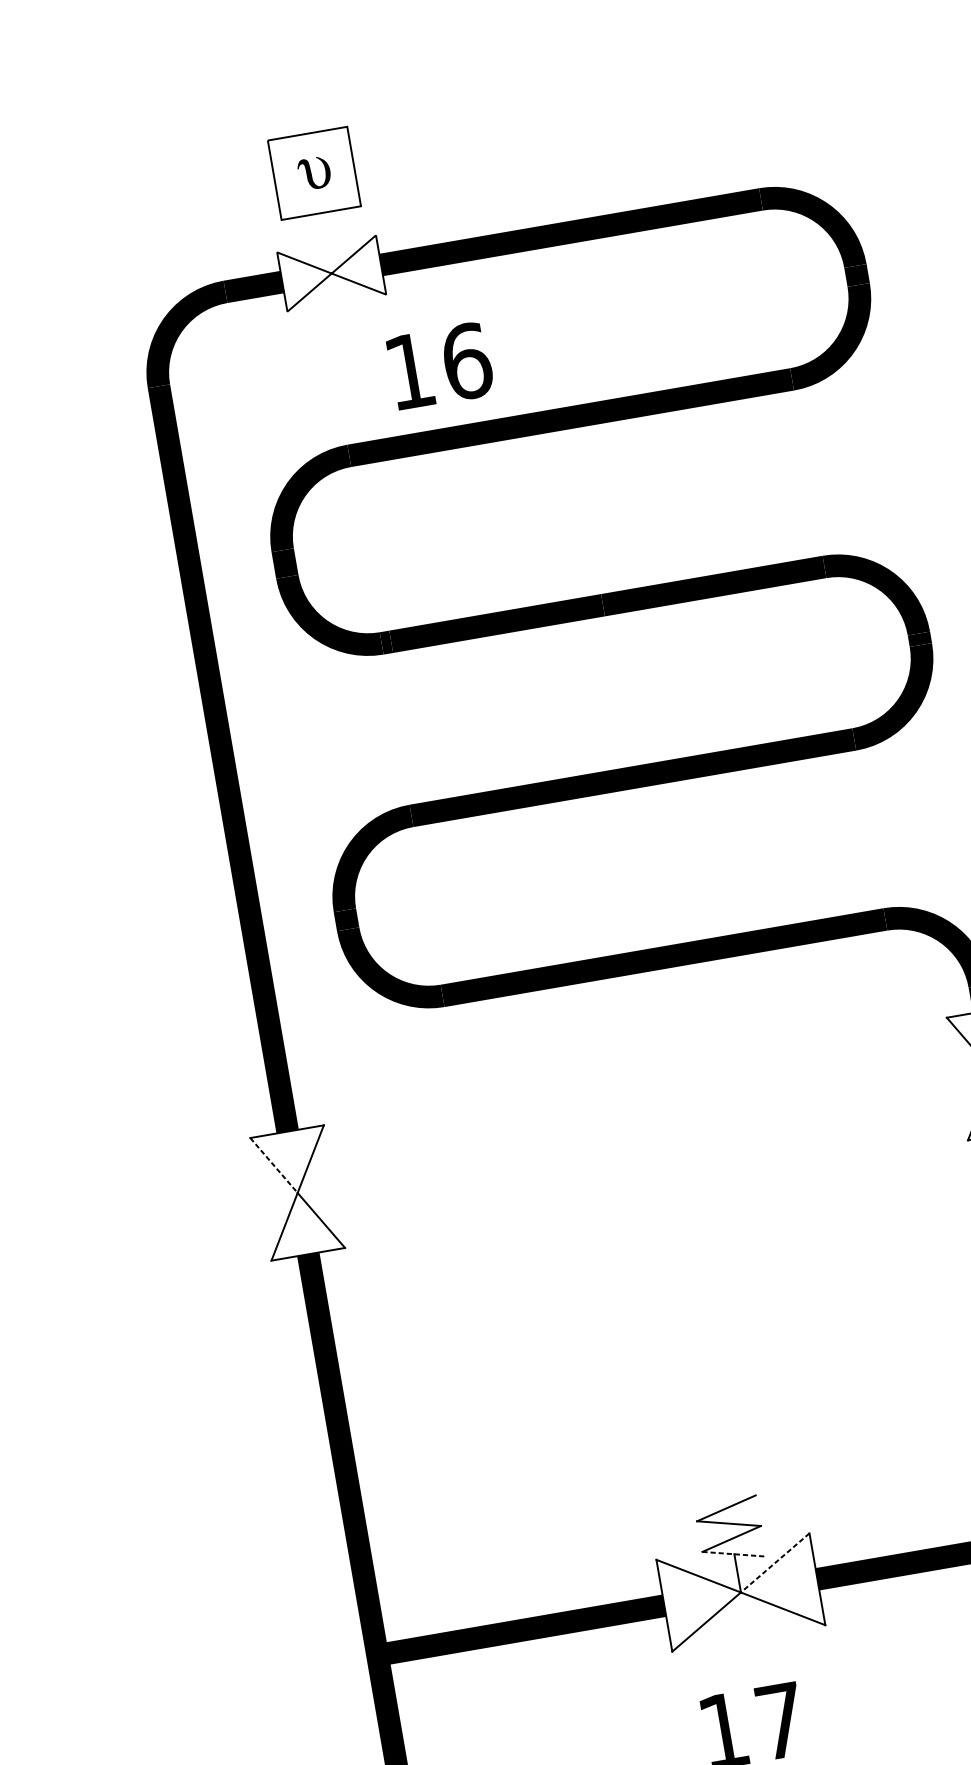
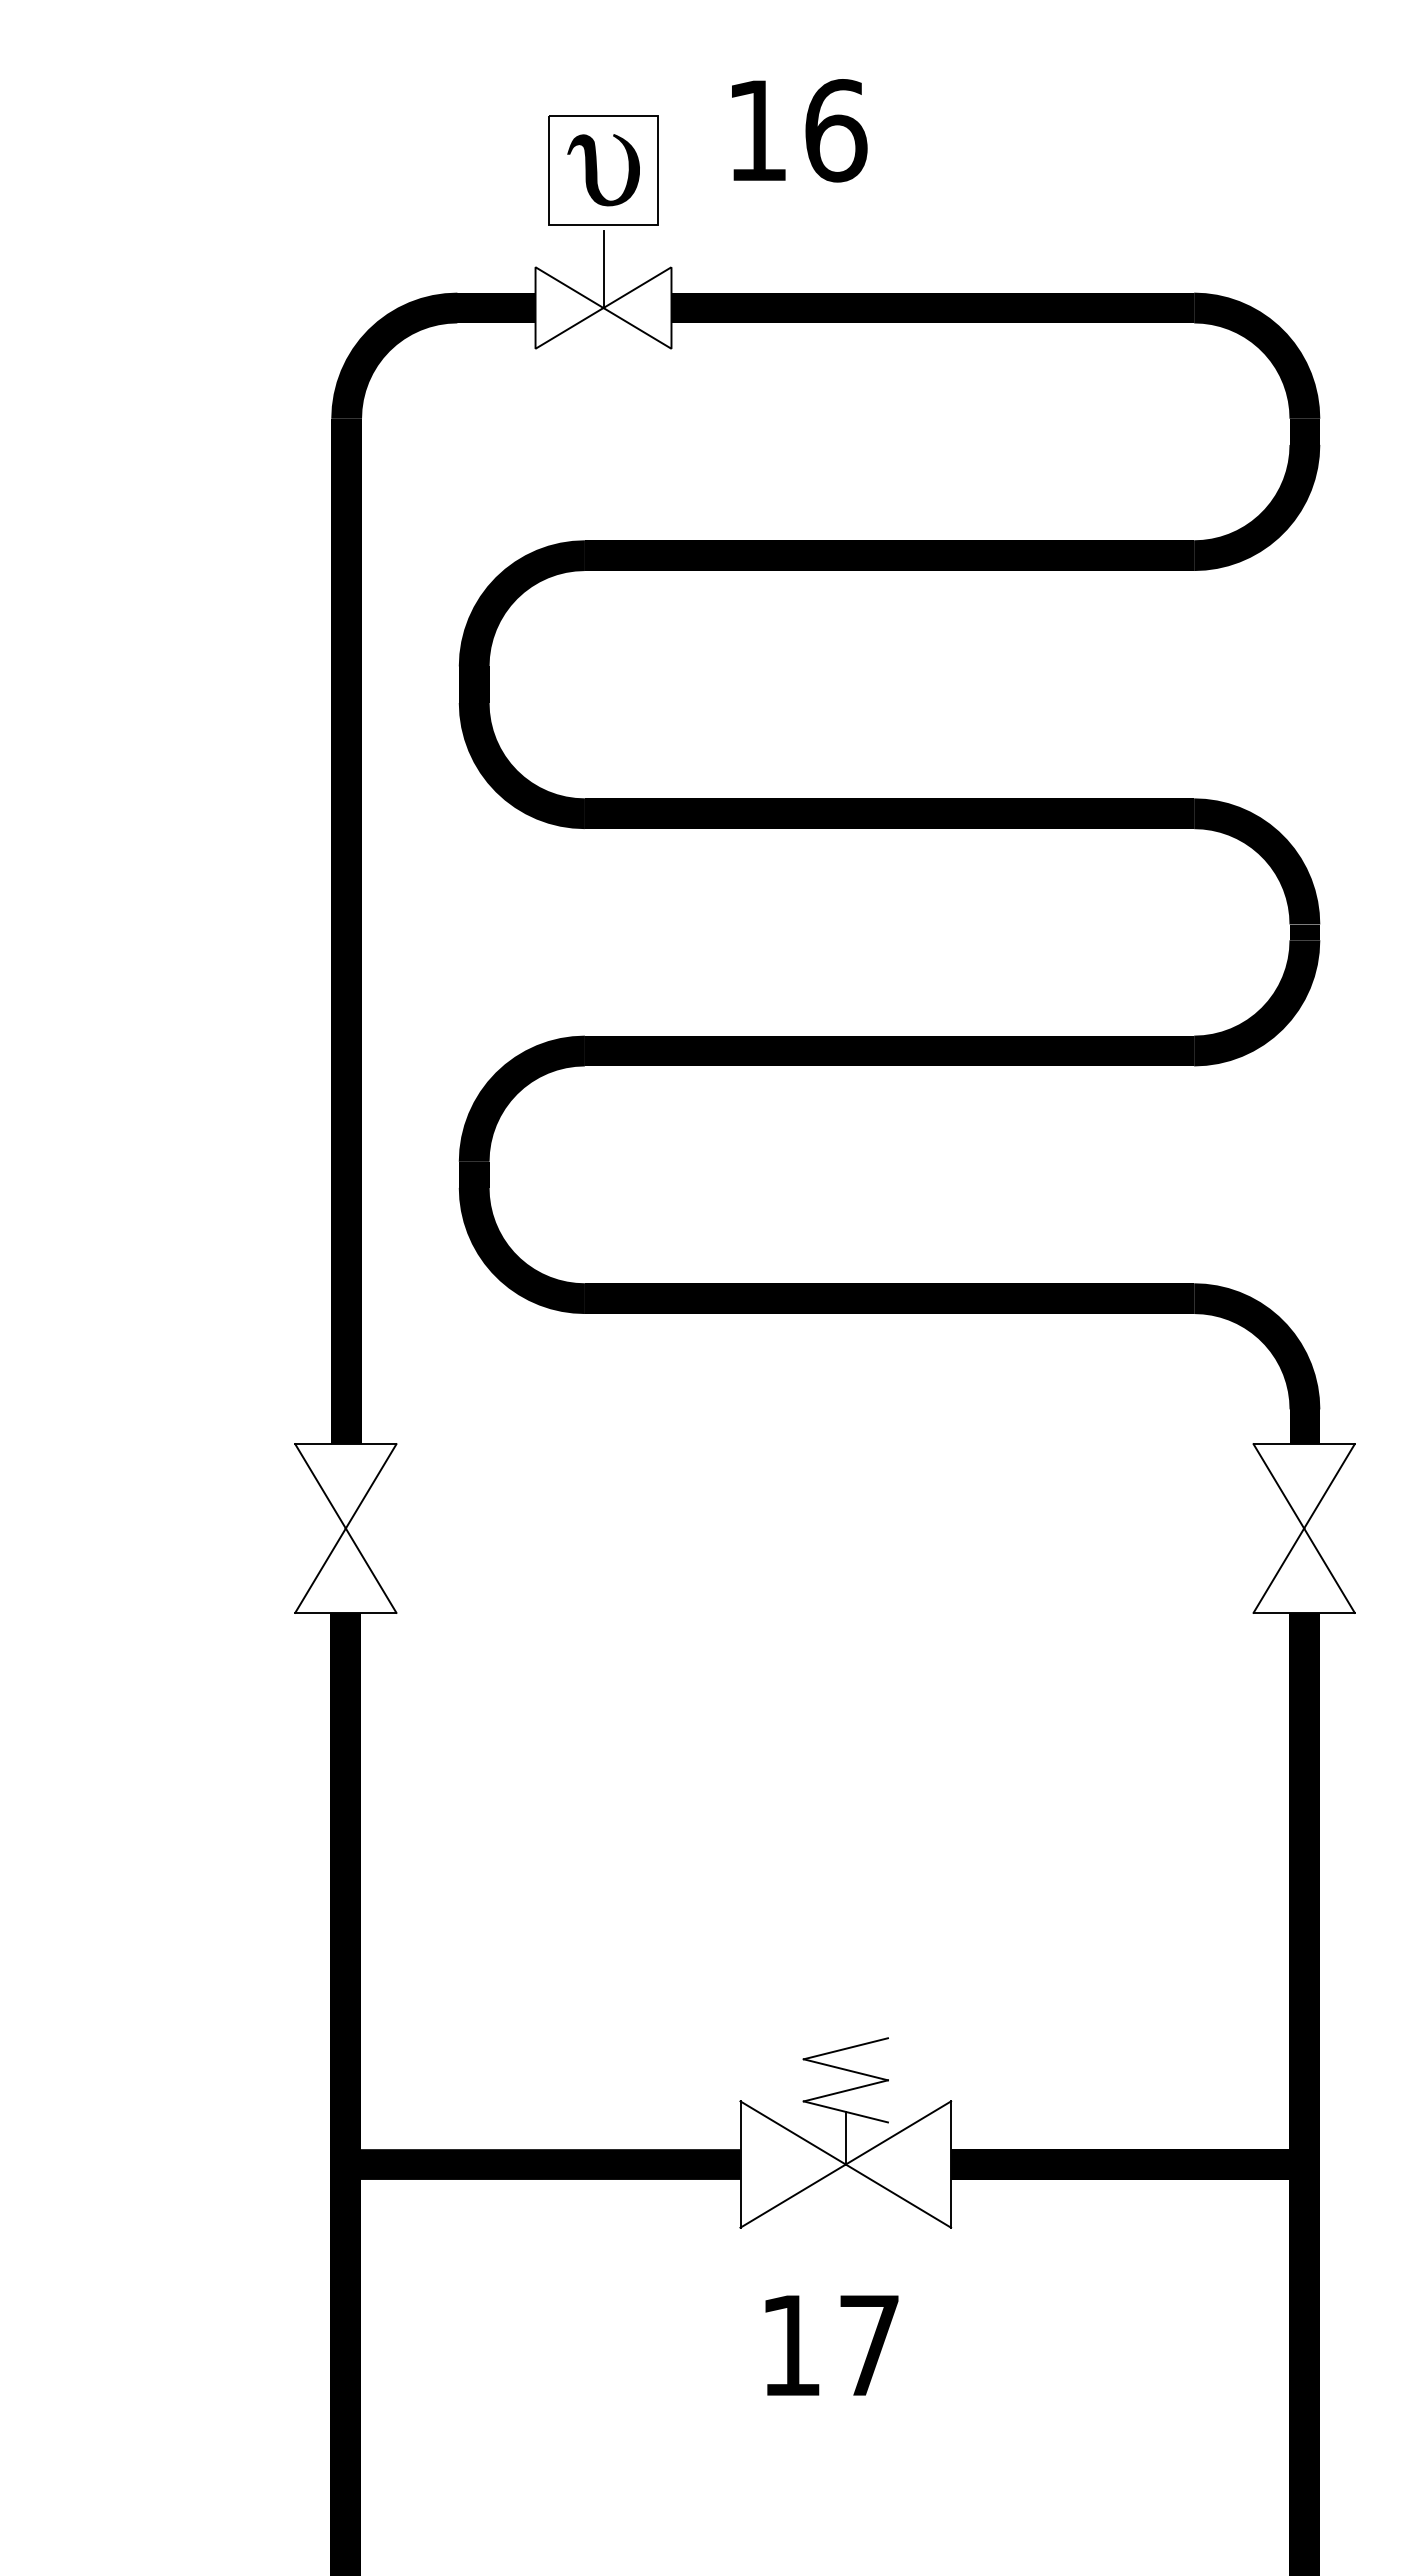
part: (314, 173) -> (603, 170), size x1.67
line: (326, 245) -> (603, 269), added
text: (440, 365) -> (799, 130), moved
line: (273, 1165) -> (320, 1486), dashed -> solid
line: (734, 1554) -> (846, 2112), dashed -> solid
line: (775, 1563) -> (898, 2133), dashed -> solid

